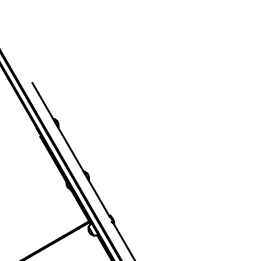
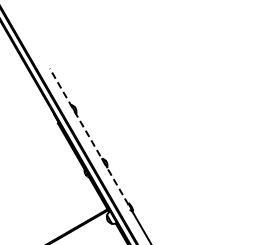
line: (70, 149) -> (88, 136), solid -> dashed

